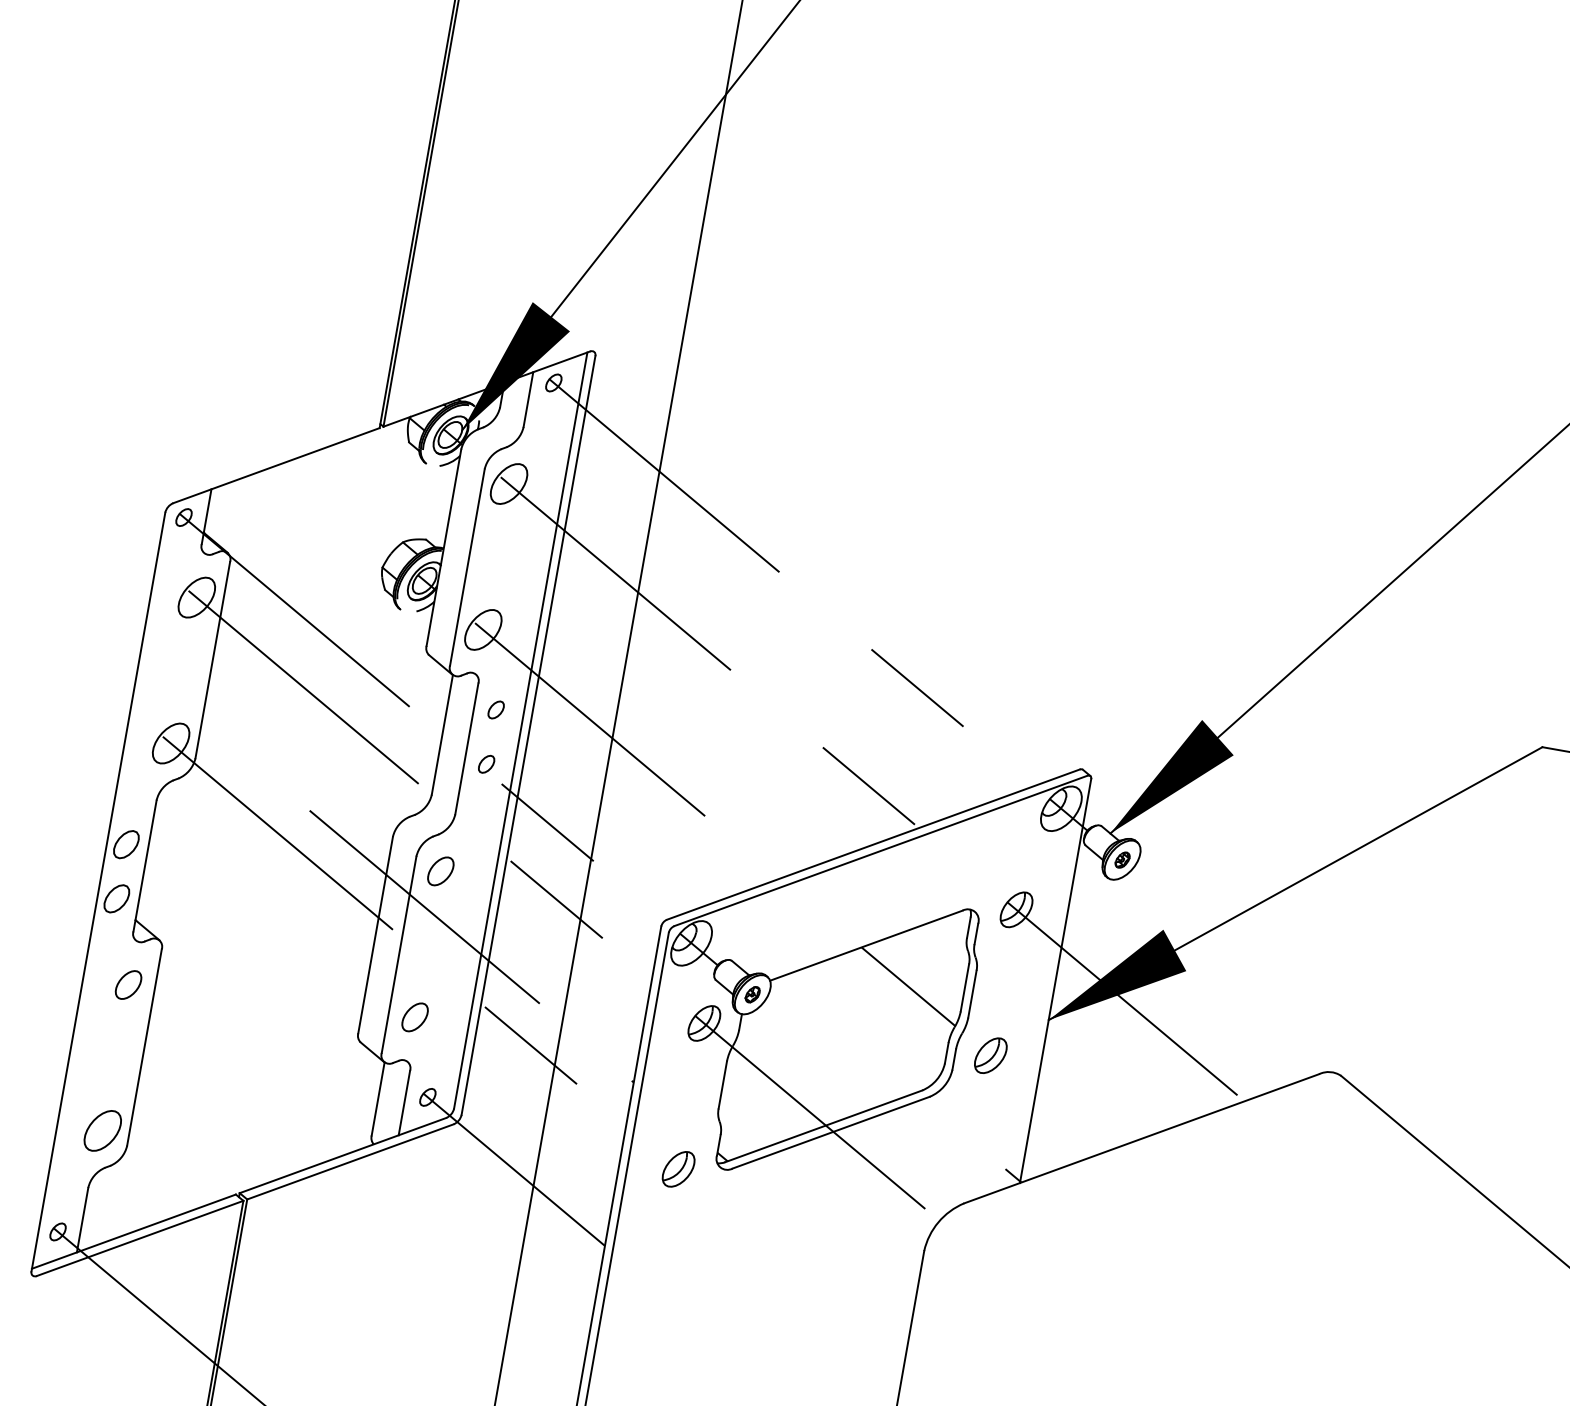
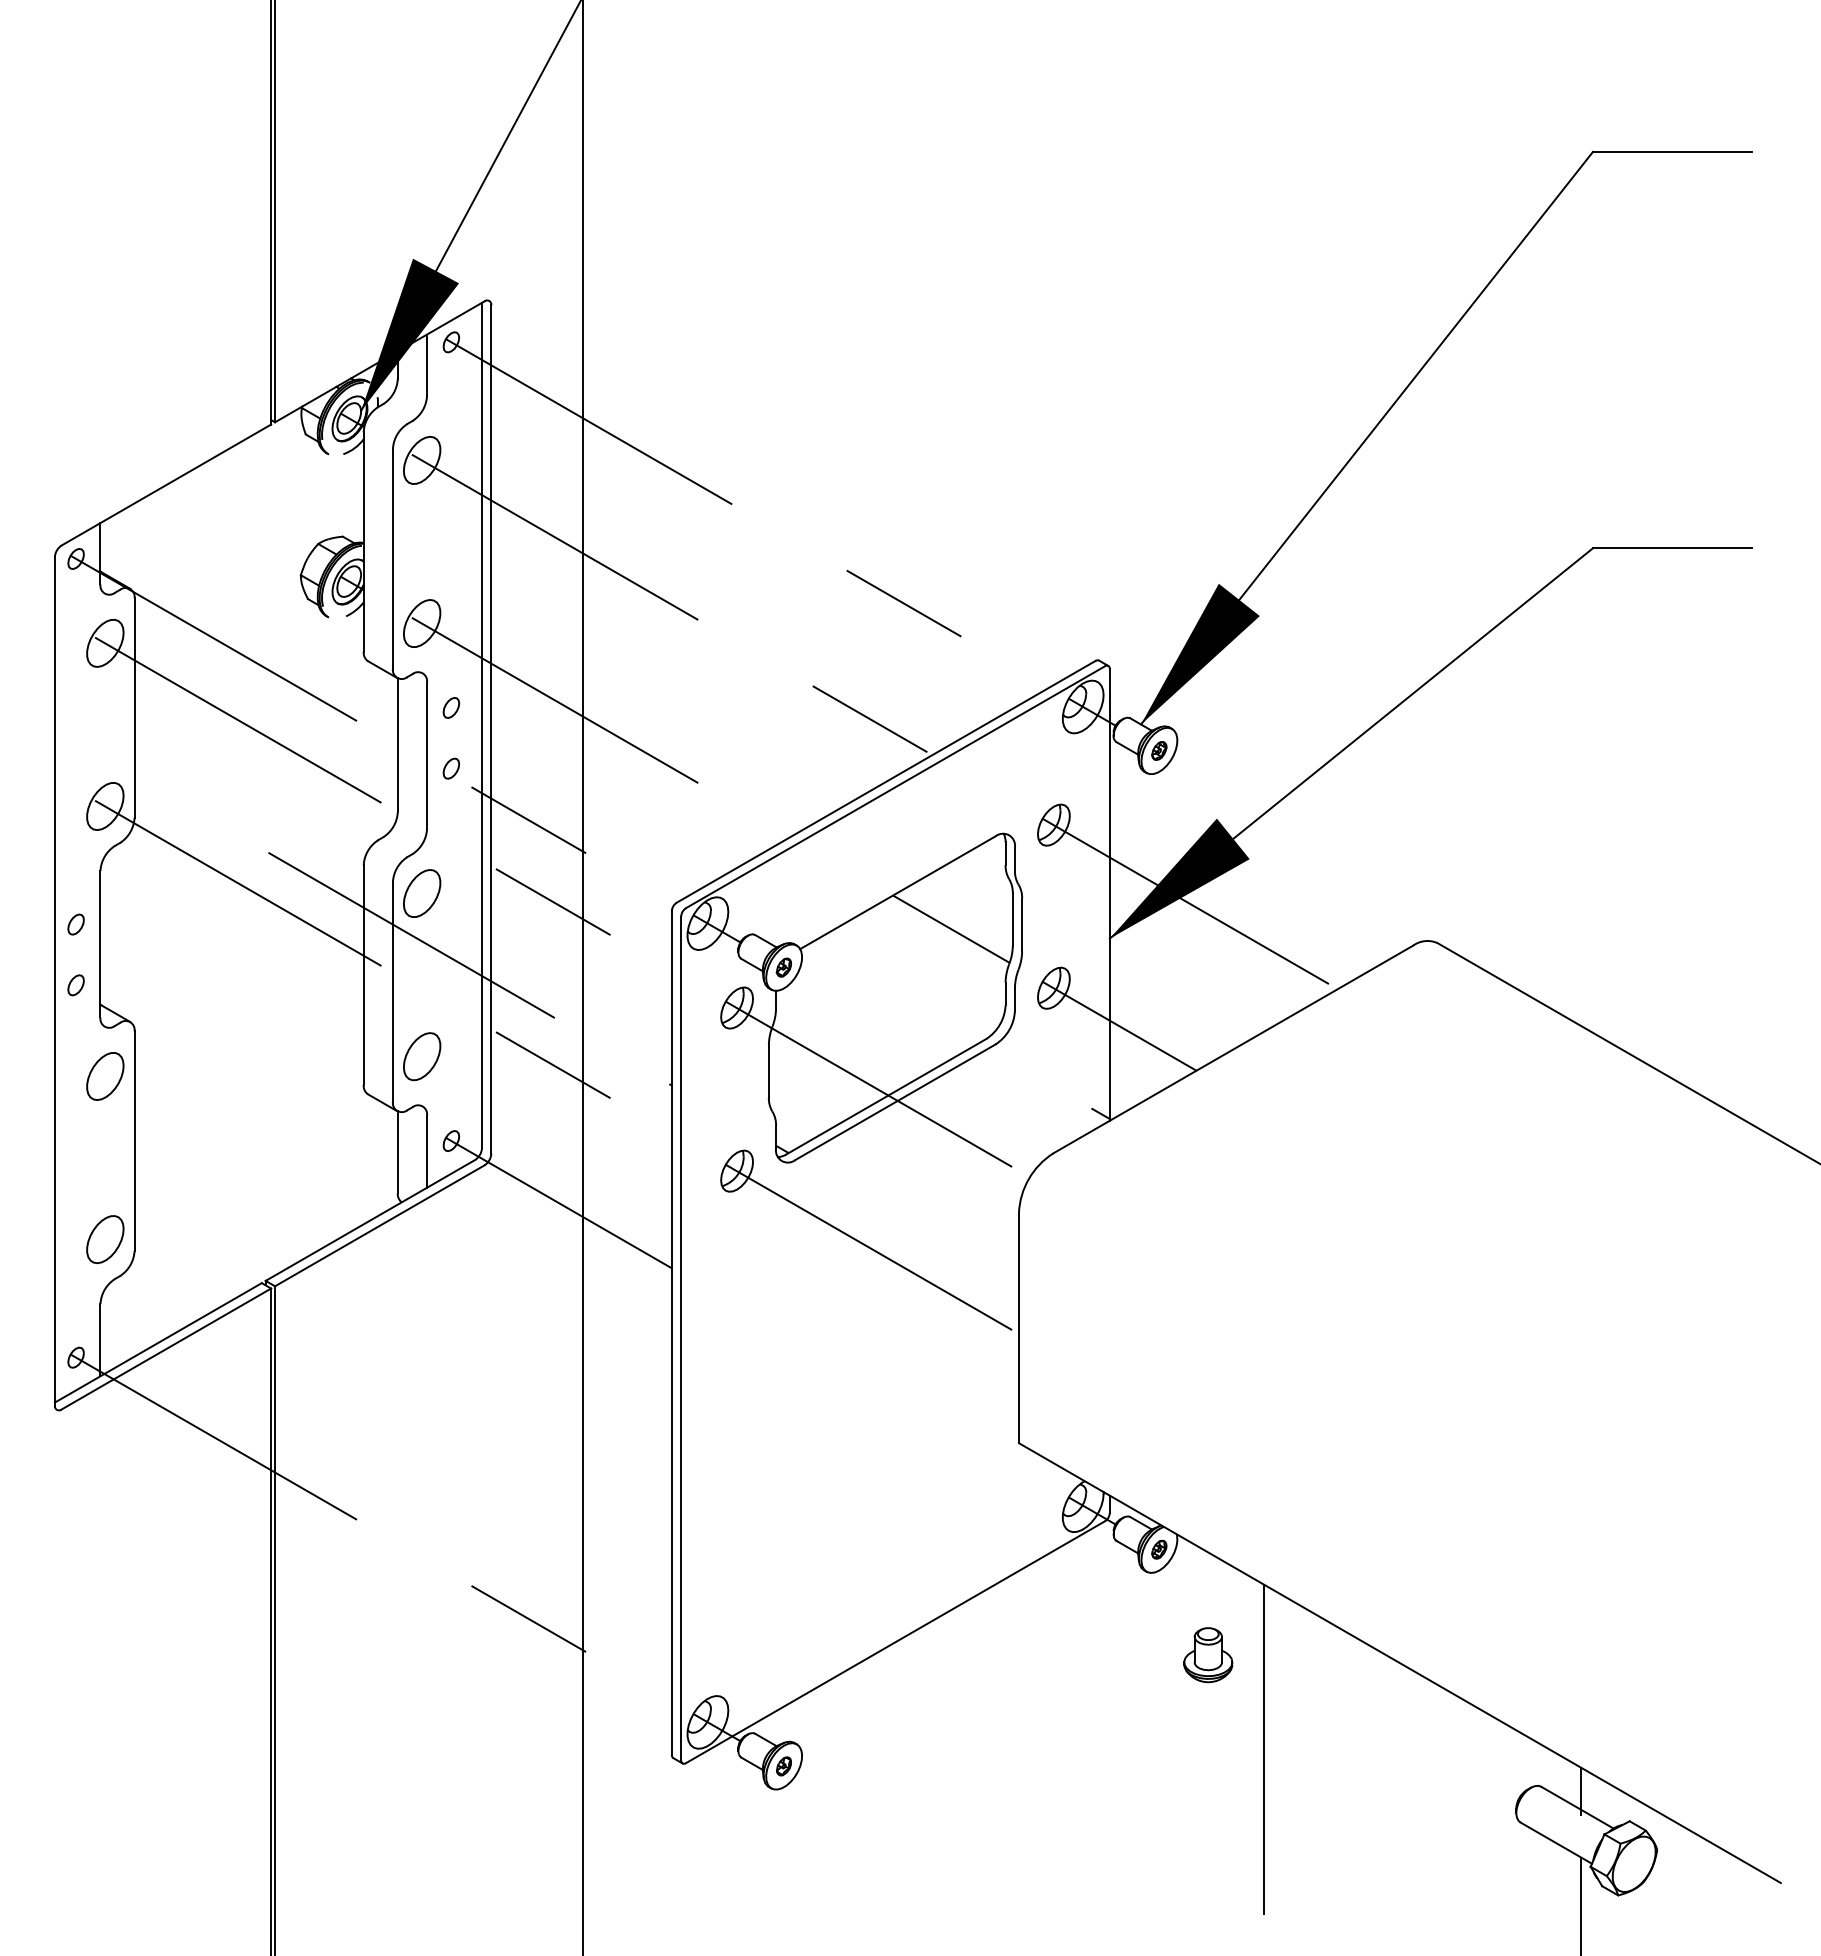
part: (125, 844) -> (75, 924), size x0.62
part: (441, 871) -> (422, 893), size x1.43
part: (116, 898) -> (75, 985), size x0.62
part: (128, 985) -> (105, 1076), size x1.43
part: (415, 1017) -> (422, 1056), size x1.43
line: (1043, 1099) -> (1119, 1025), added
line: (786, 1260) -> (871, 1249), added

